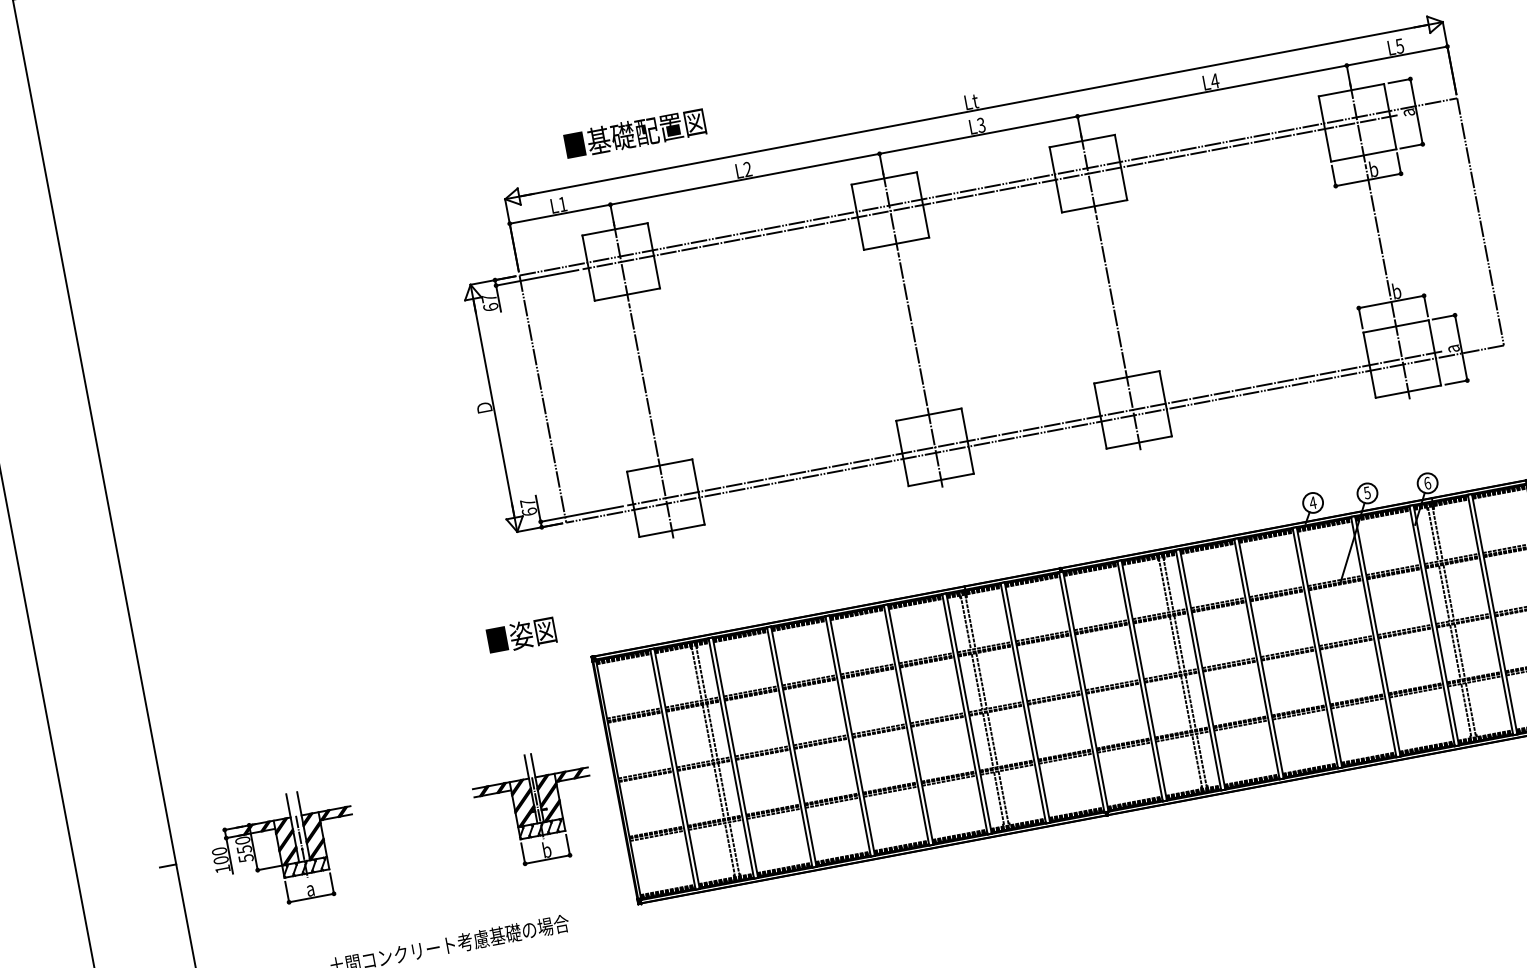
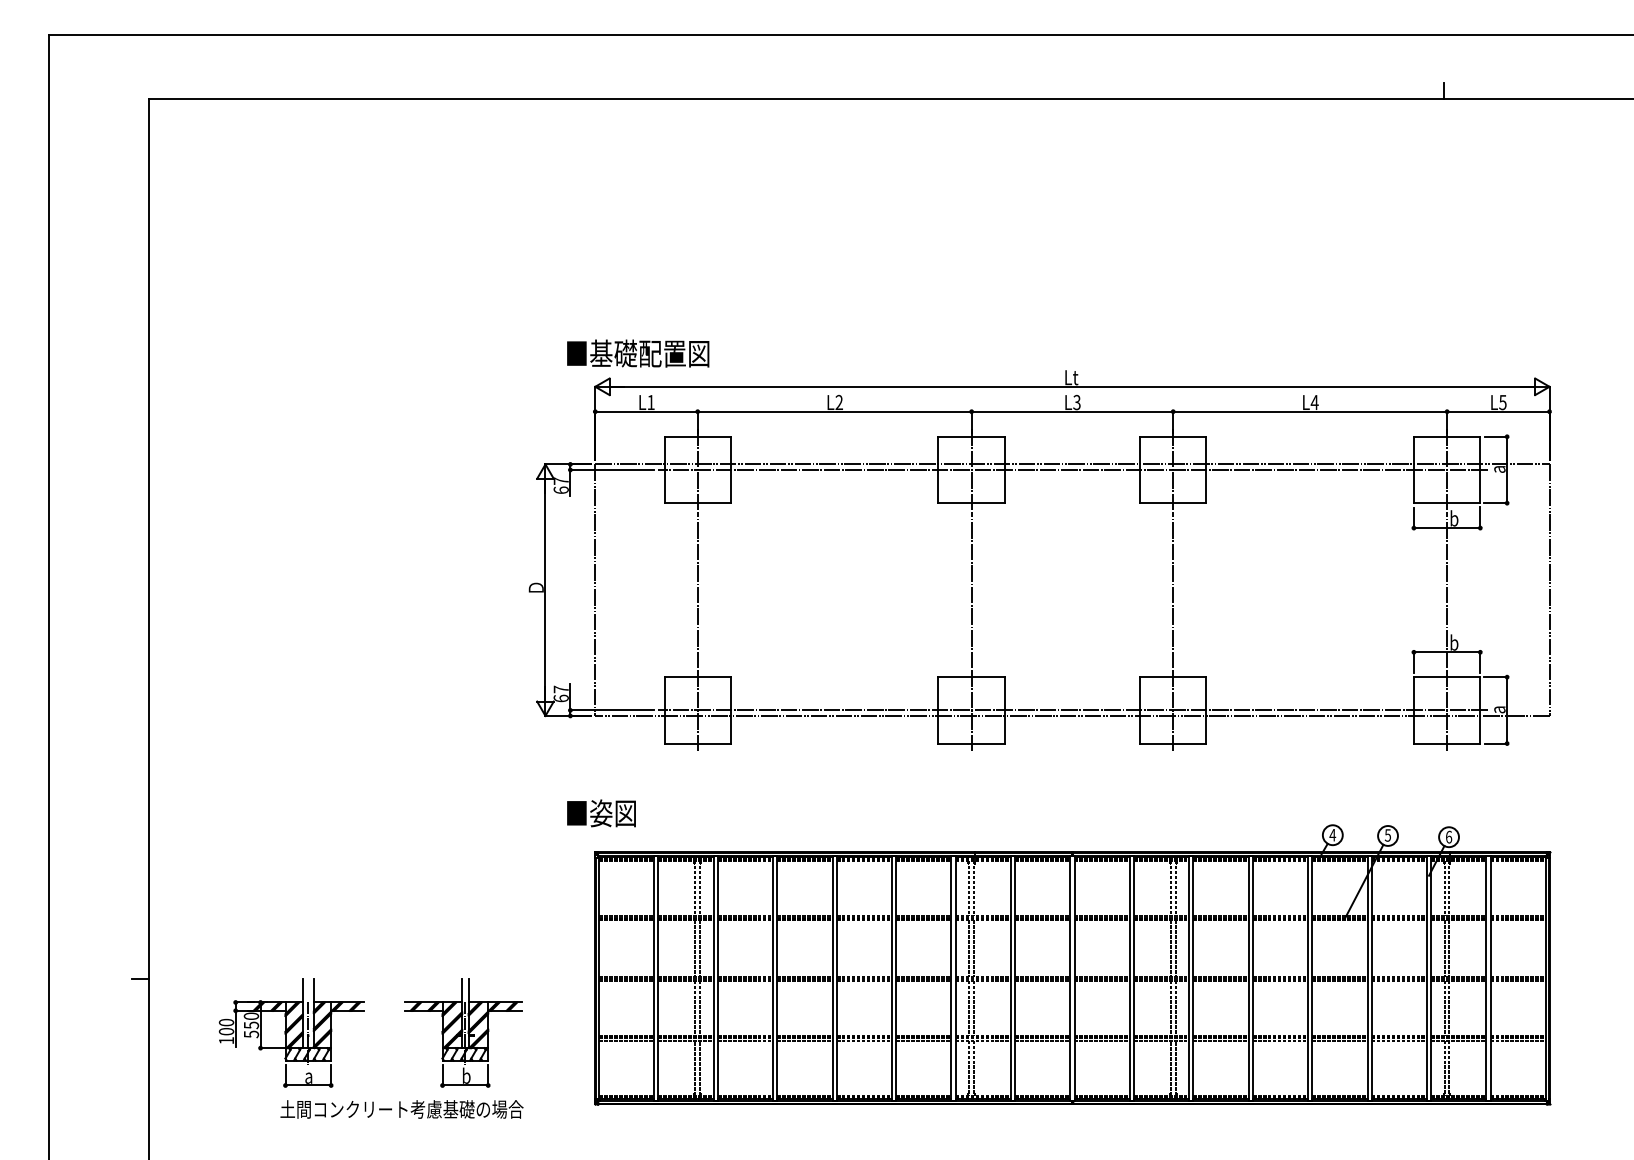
text: (635, 133) -> (638, 353), moved
text: (521, 635) -> (601, 813), moved
part: (535, 807) -> (463, 1032), moved
part: (285, 849) -> (291, 1032), moved

